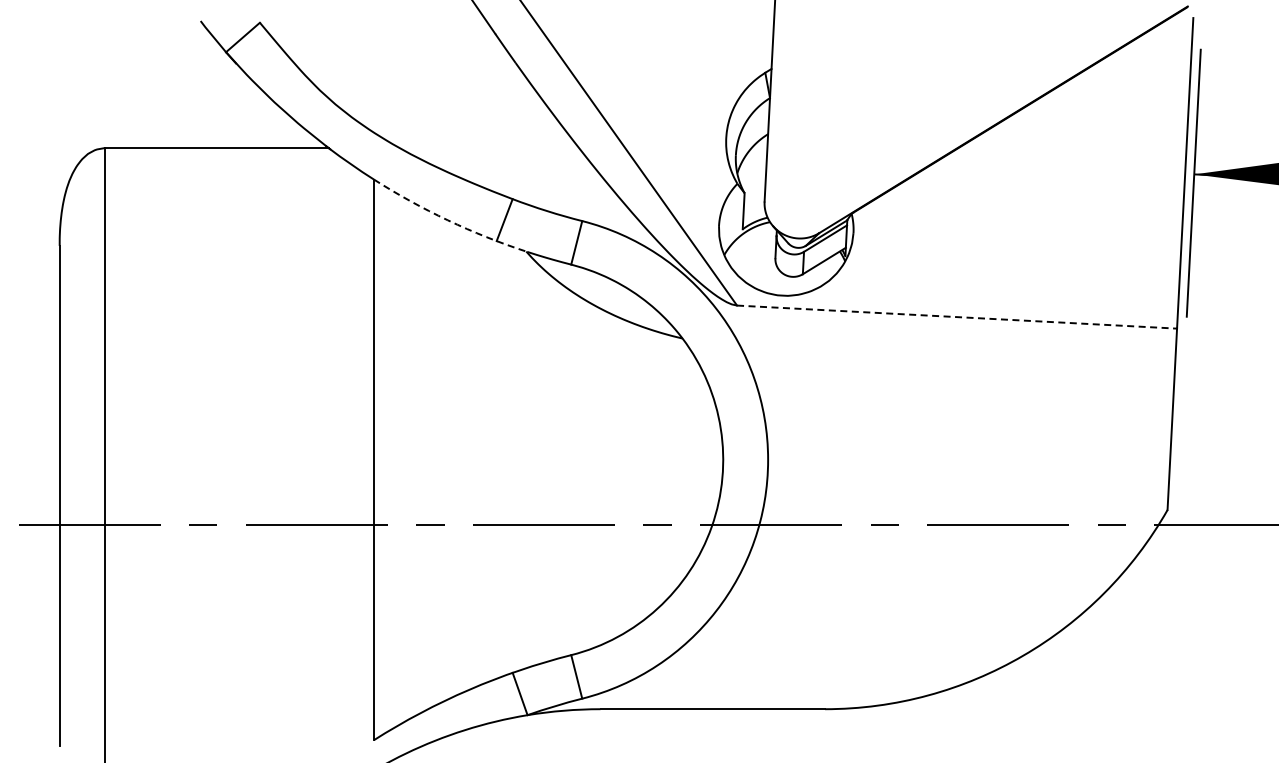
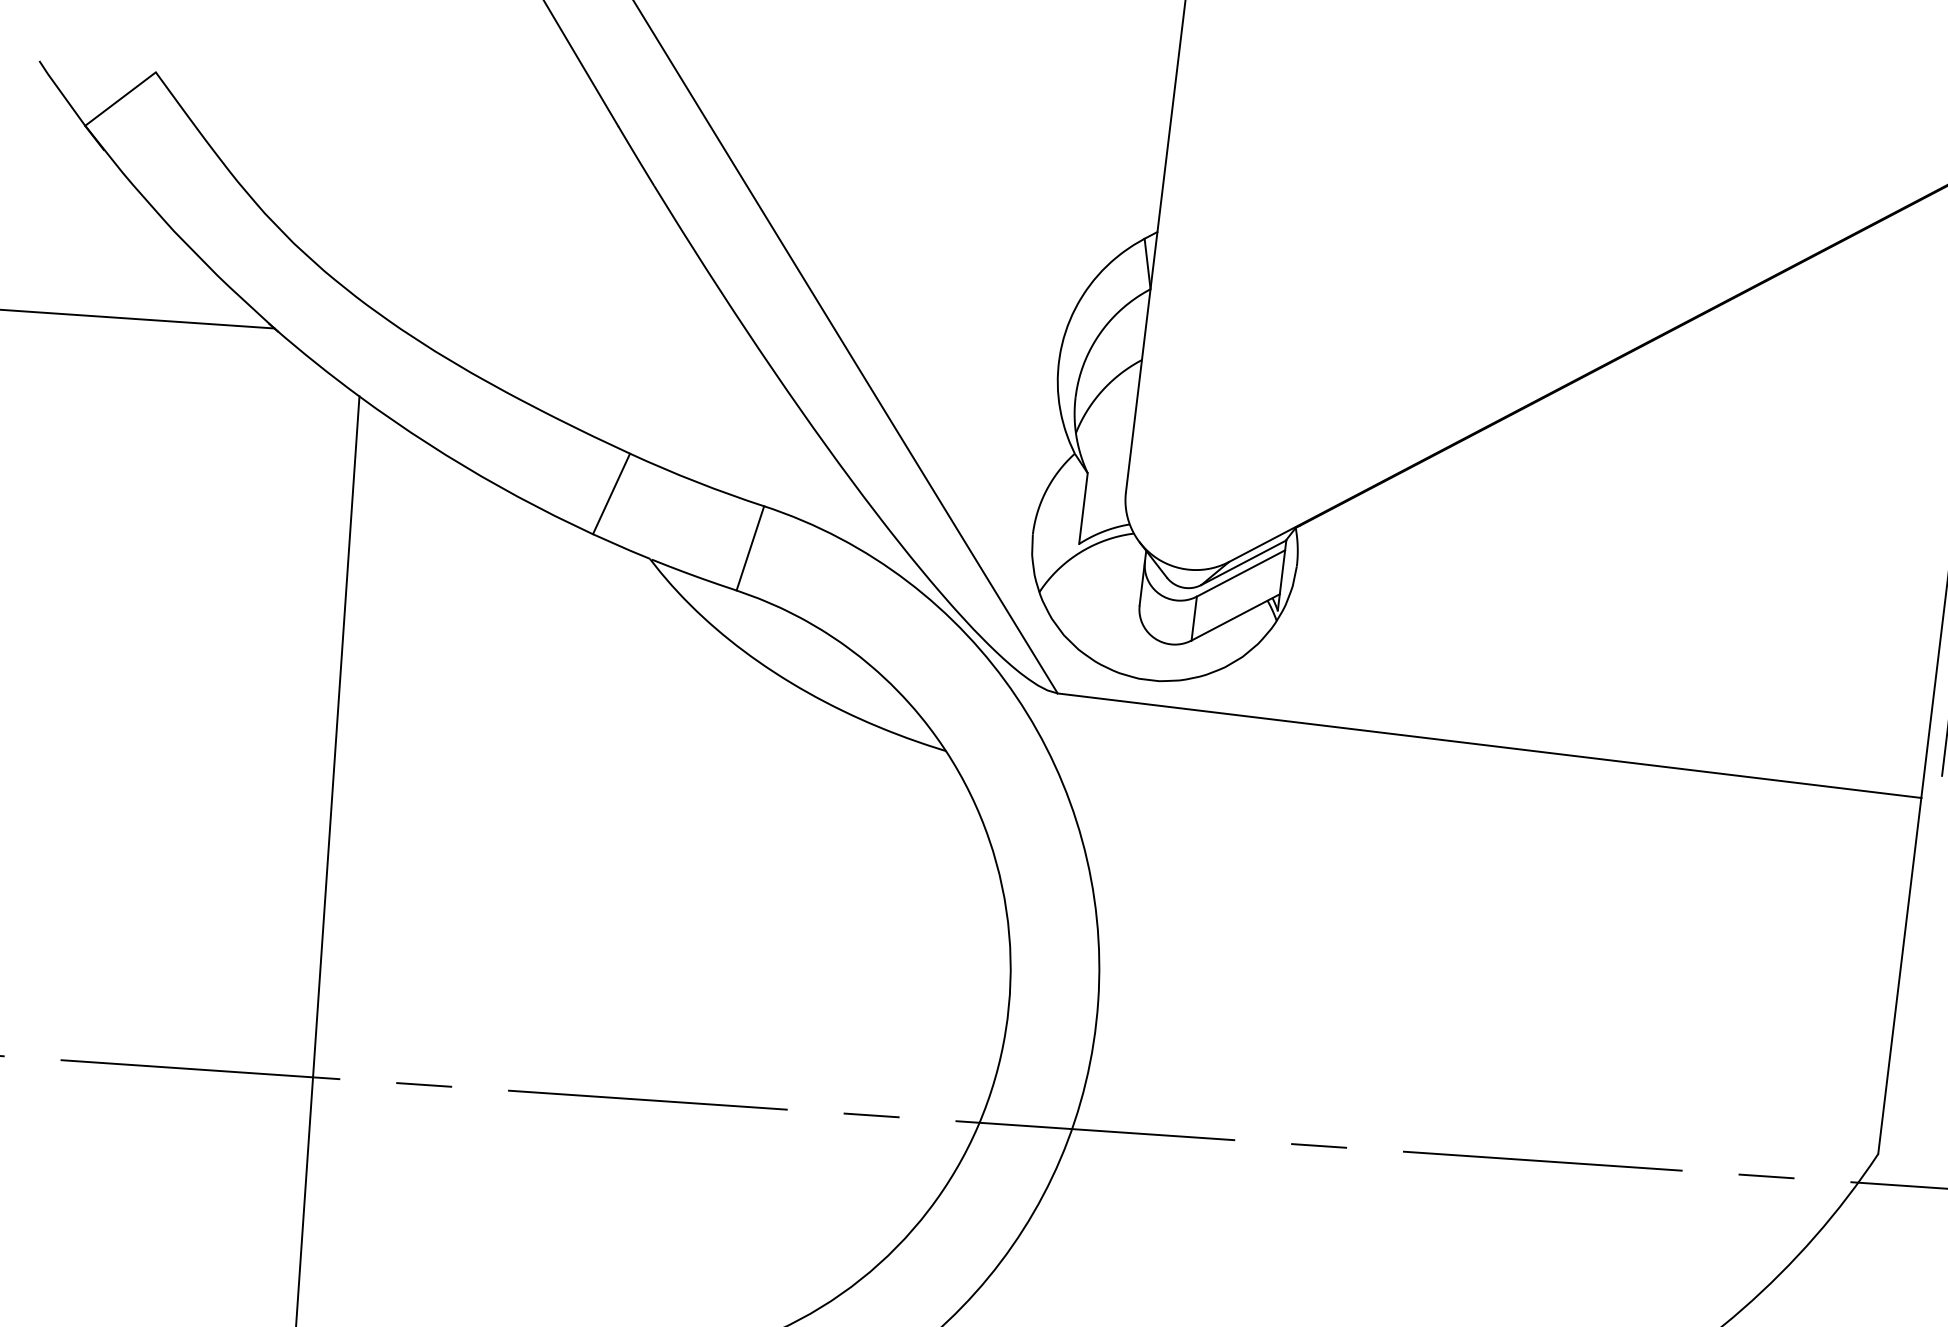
arc: (447, 220) -> (498, 487), dashed -> solid
line: (957, 317) -> (1490, 746), dashed -> solid

